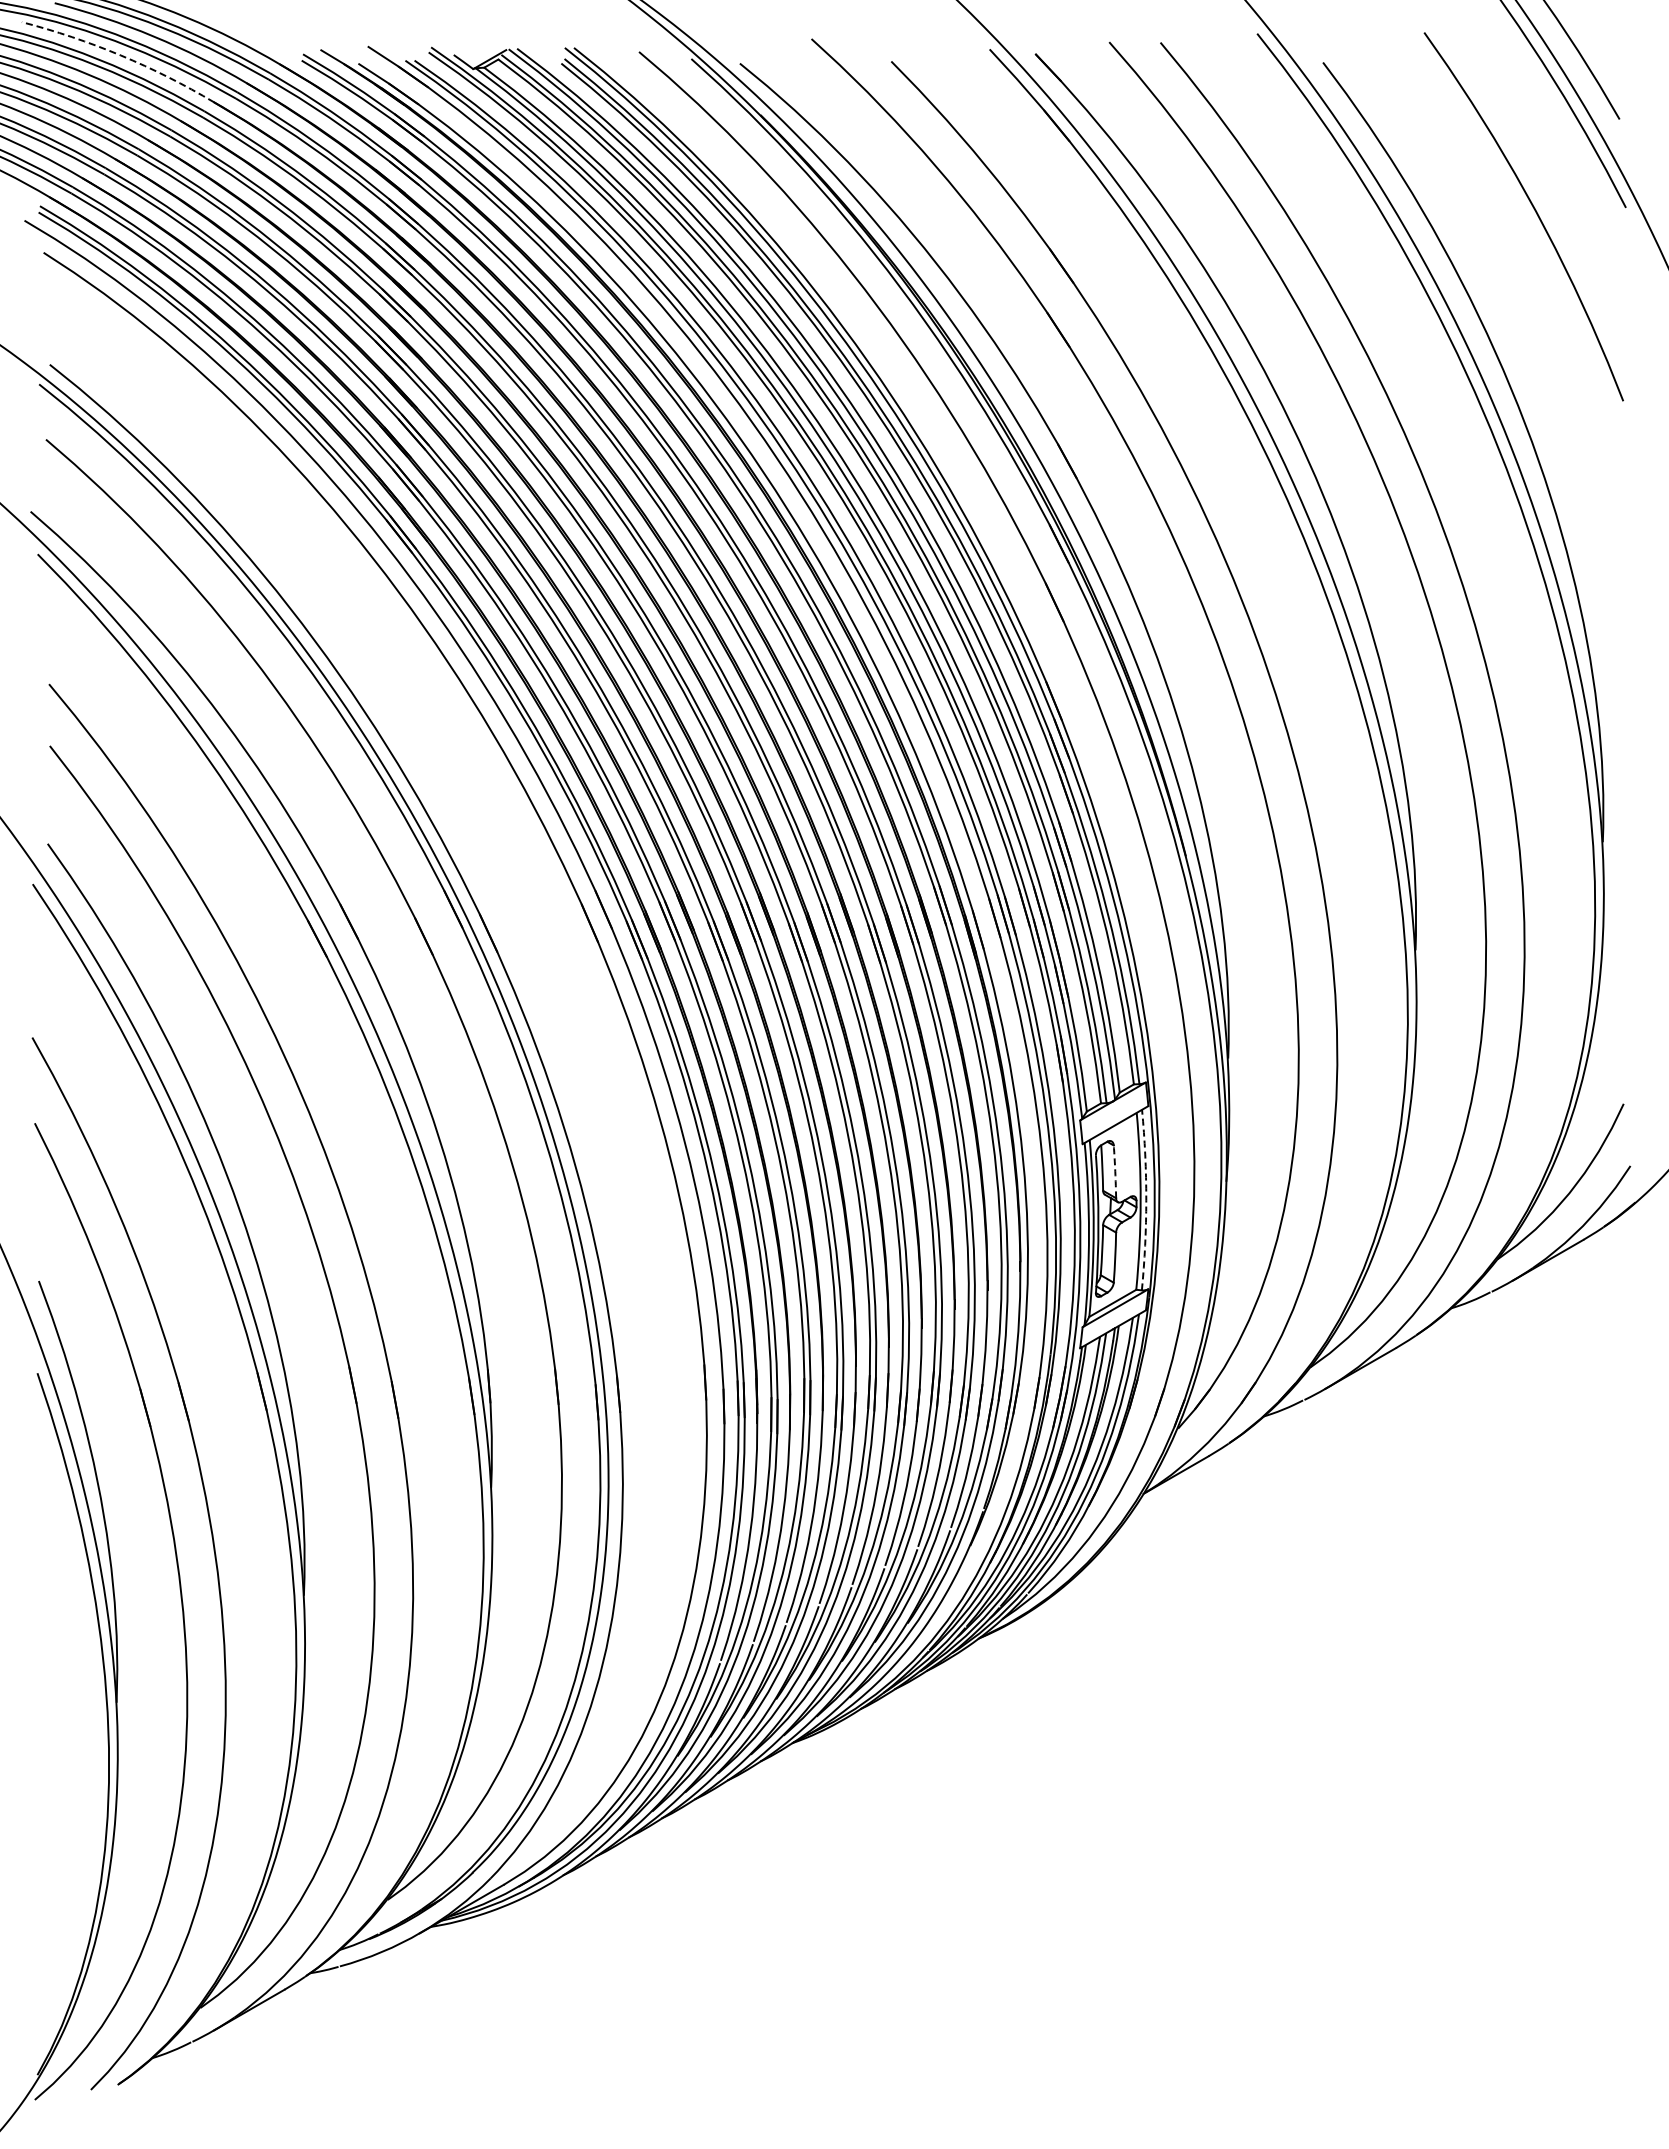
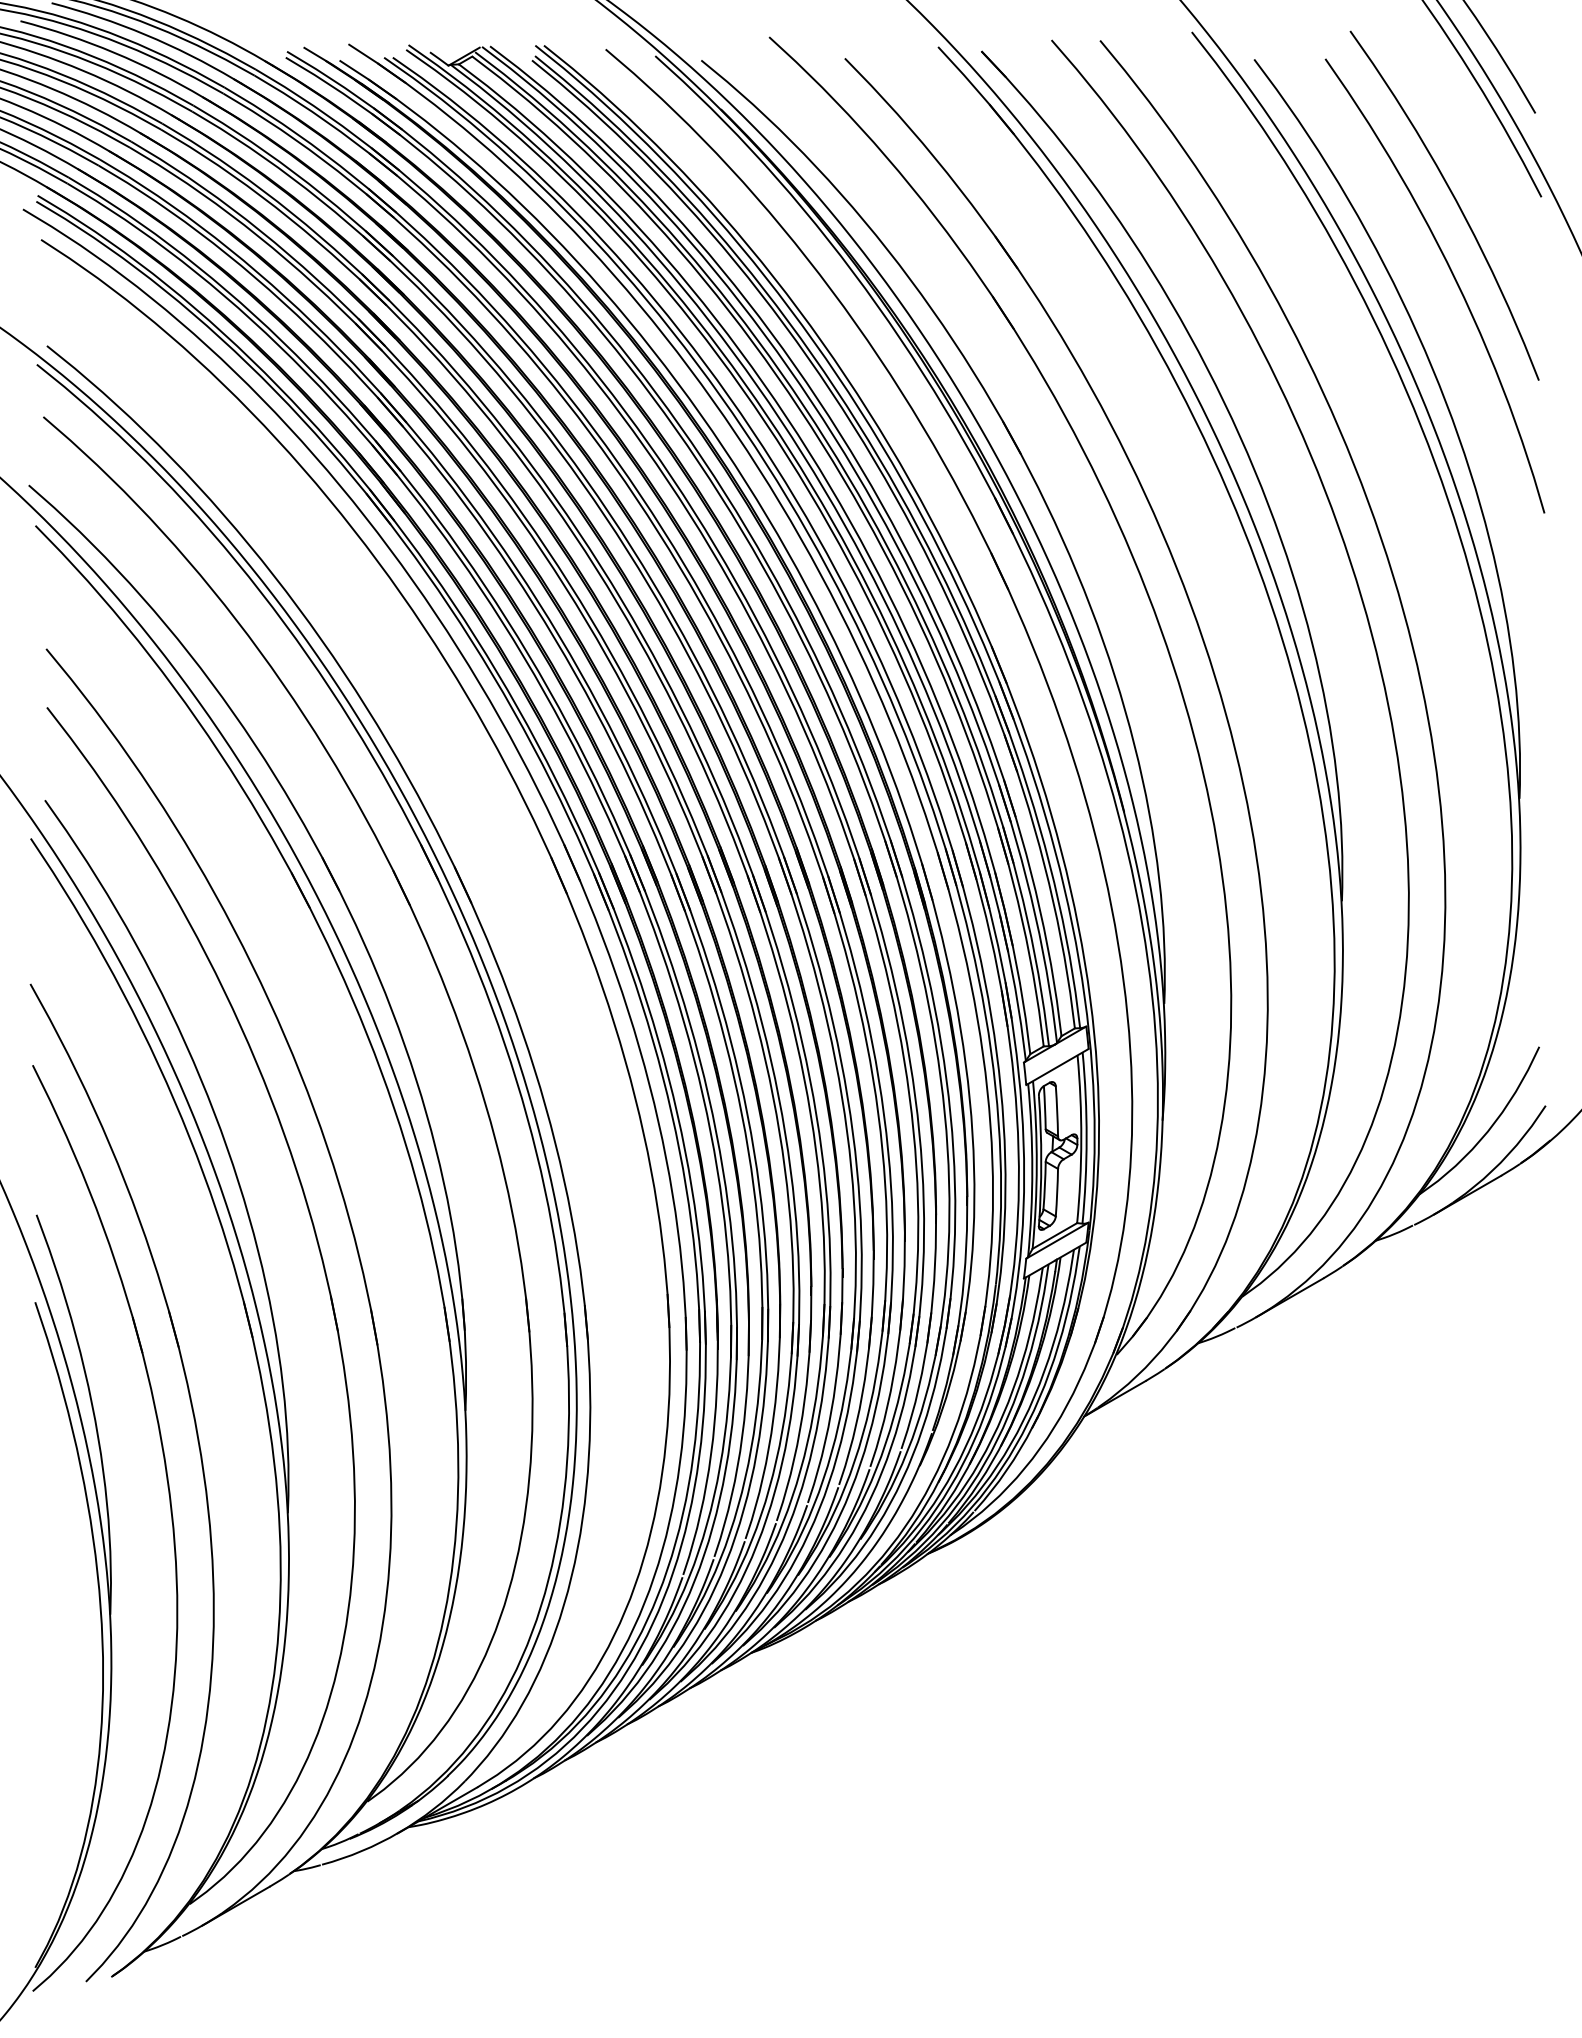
arc: (120, 55) -> (113, 52), dashed -> solid
curve: (1532, 291) -> (1452, 276), added
arc: (1115, 1171) -> (1057, 1110), dashed -> solid
arc: (1146, 1200) -> (1086, 1138), dashed -> solid

